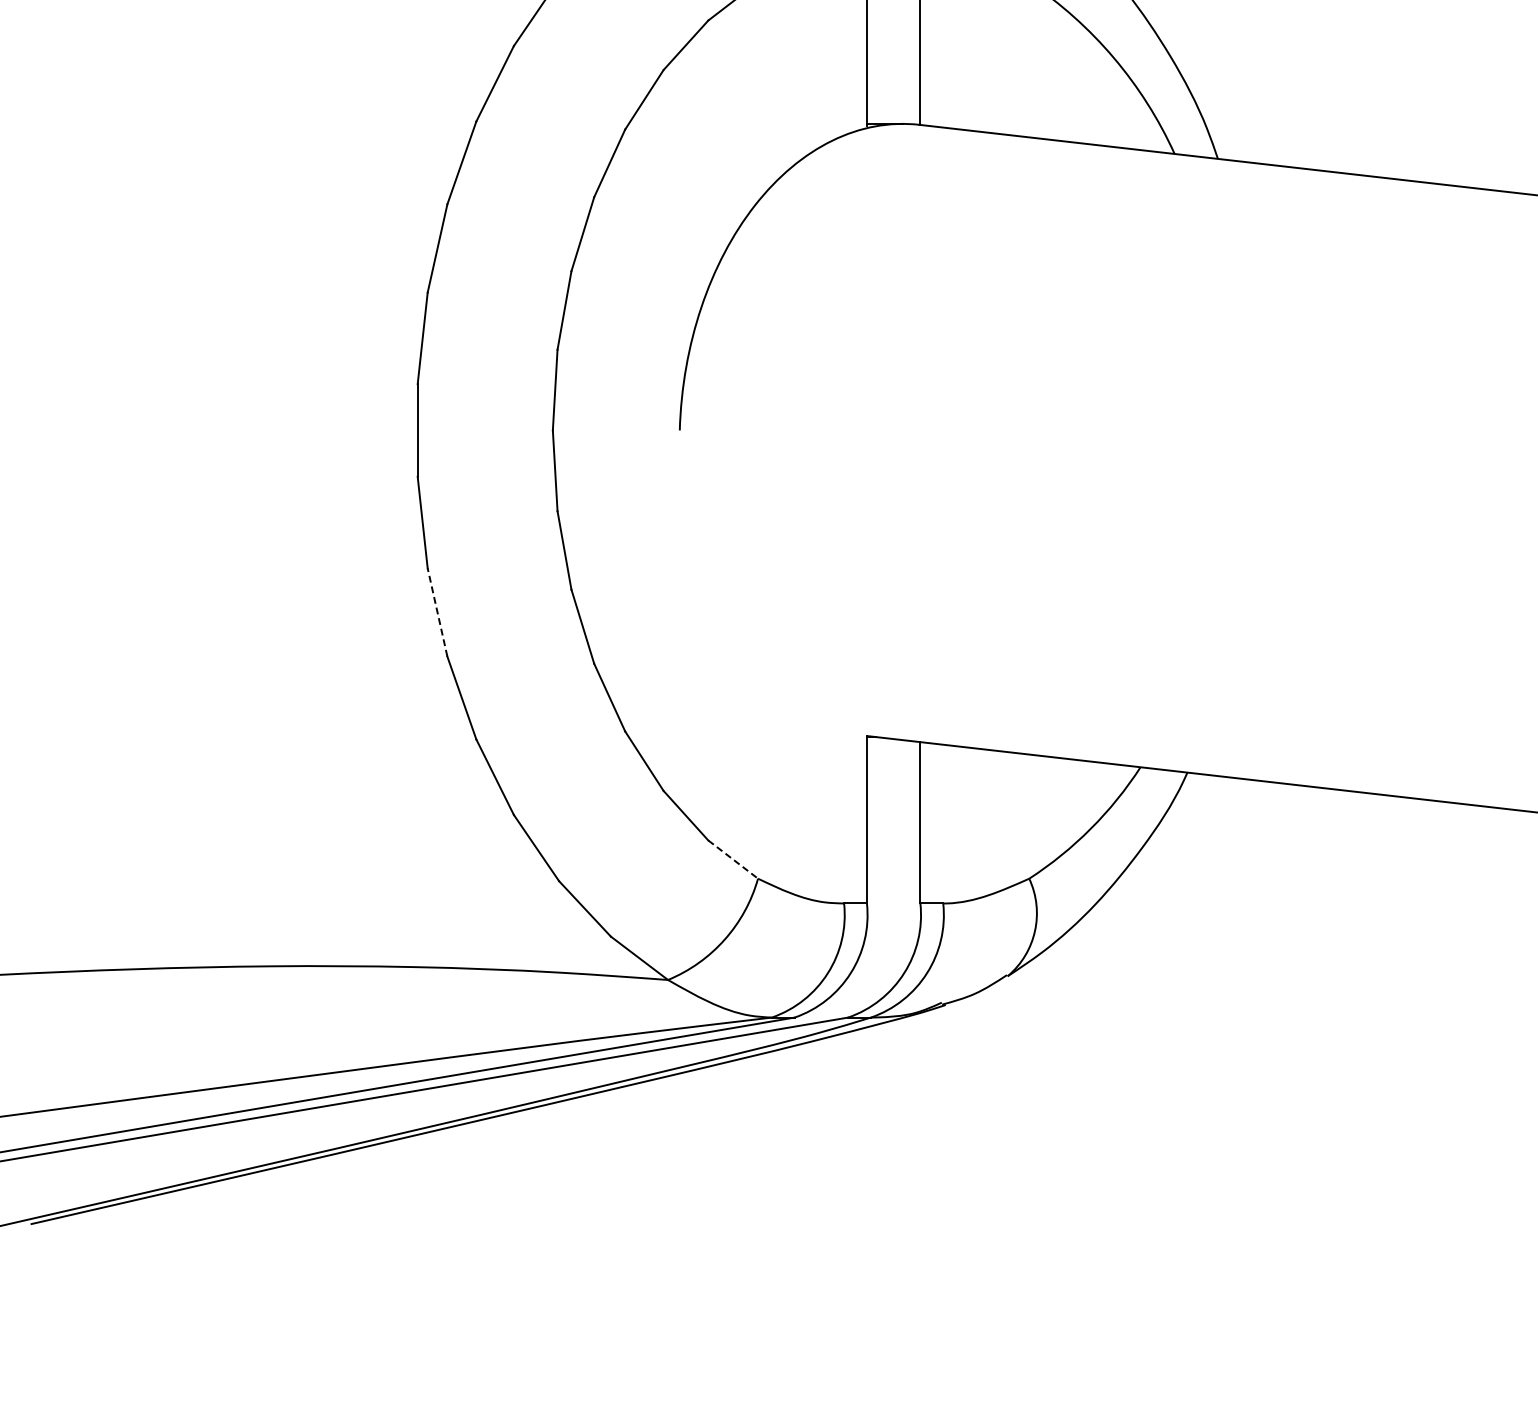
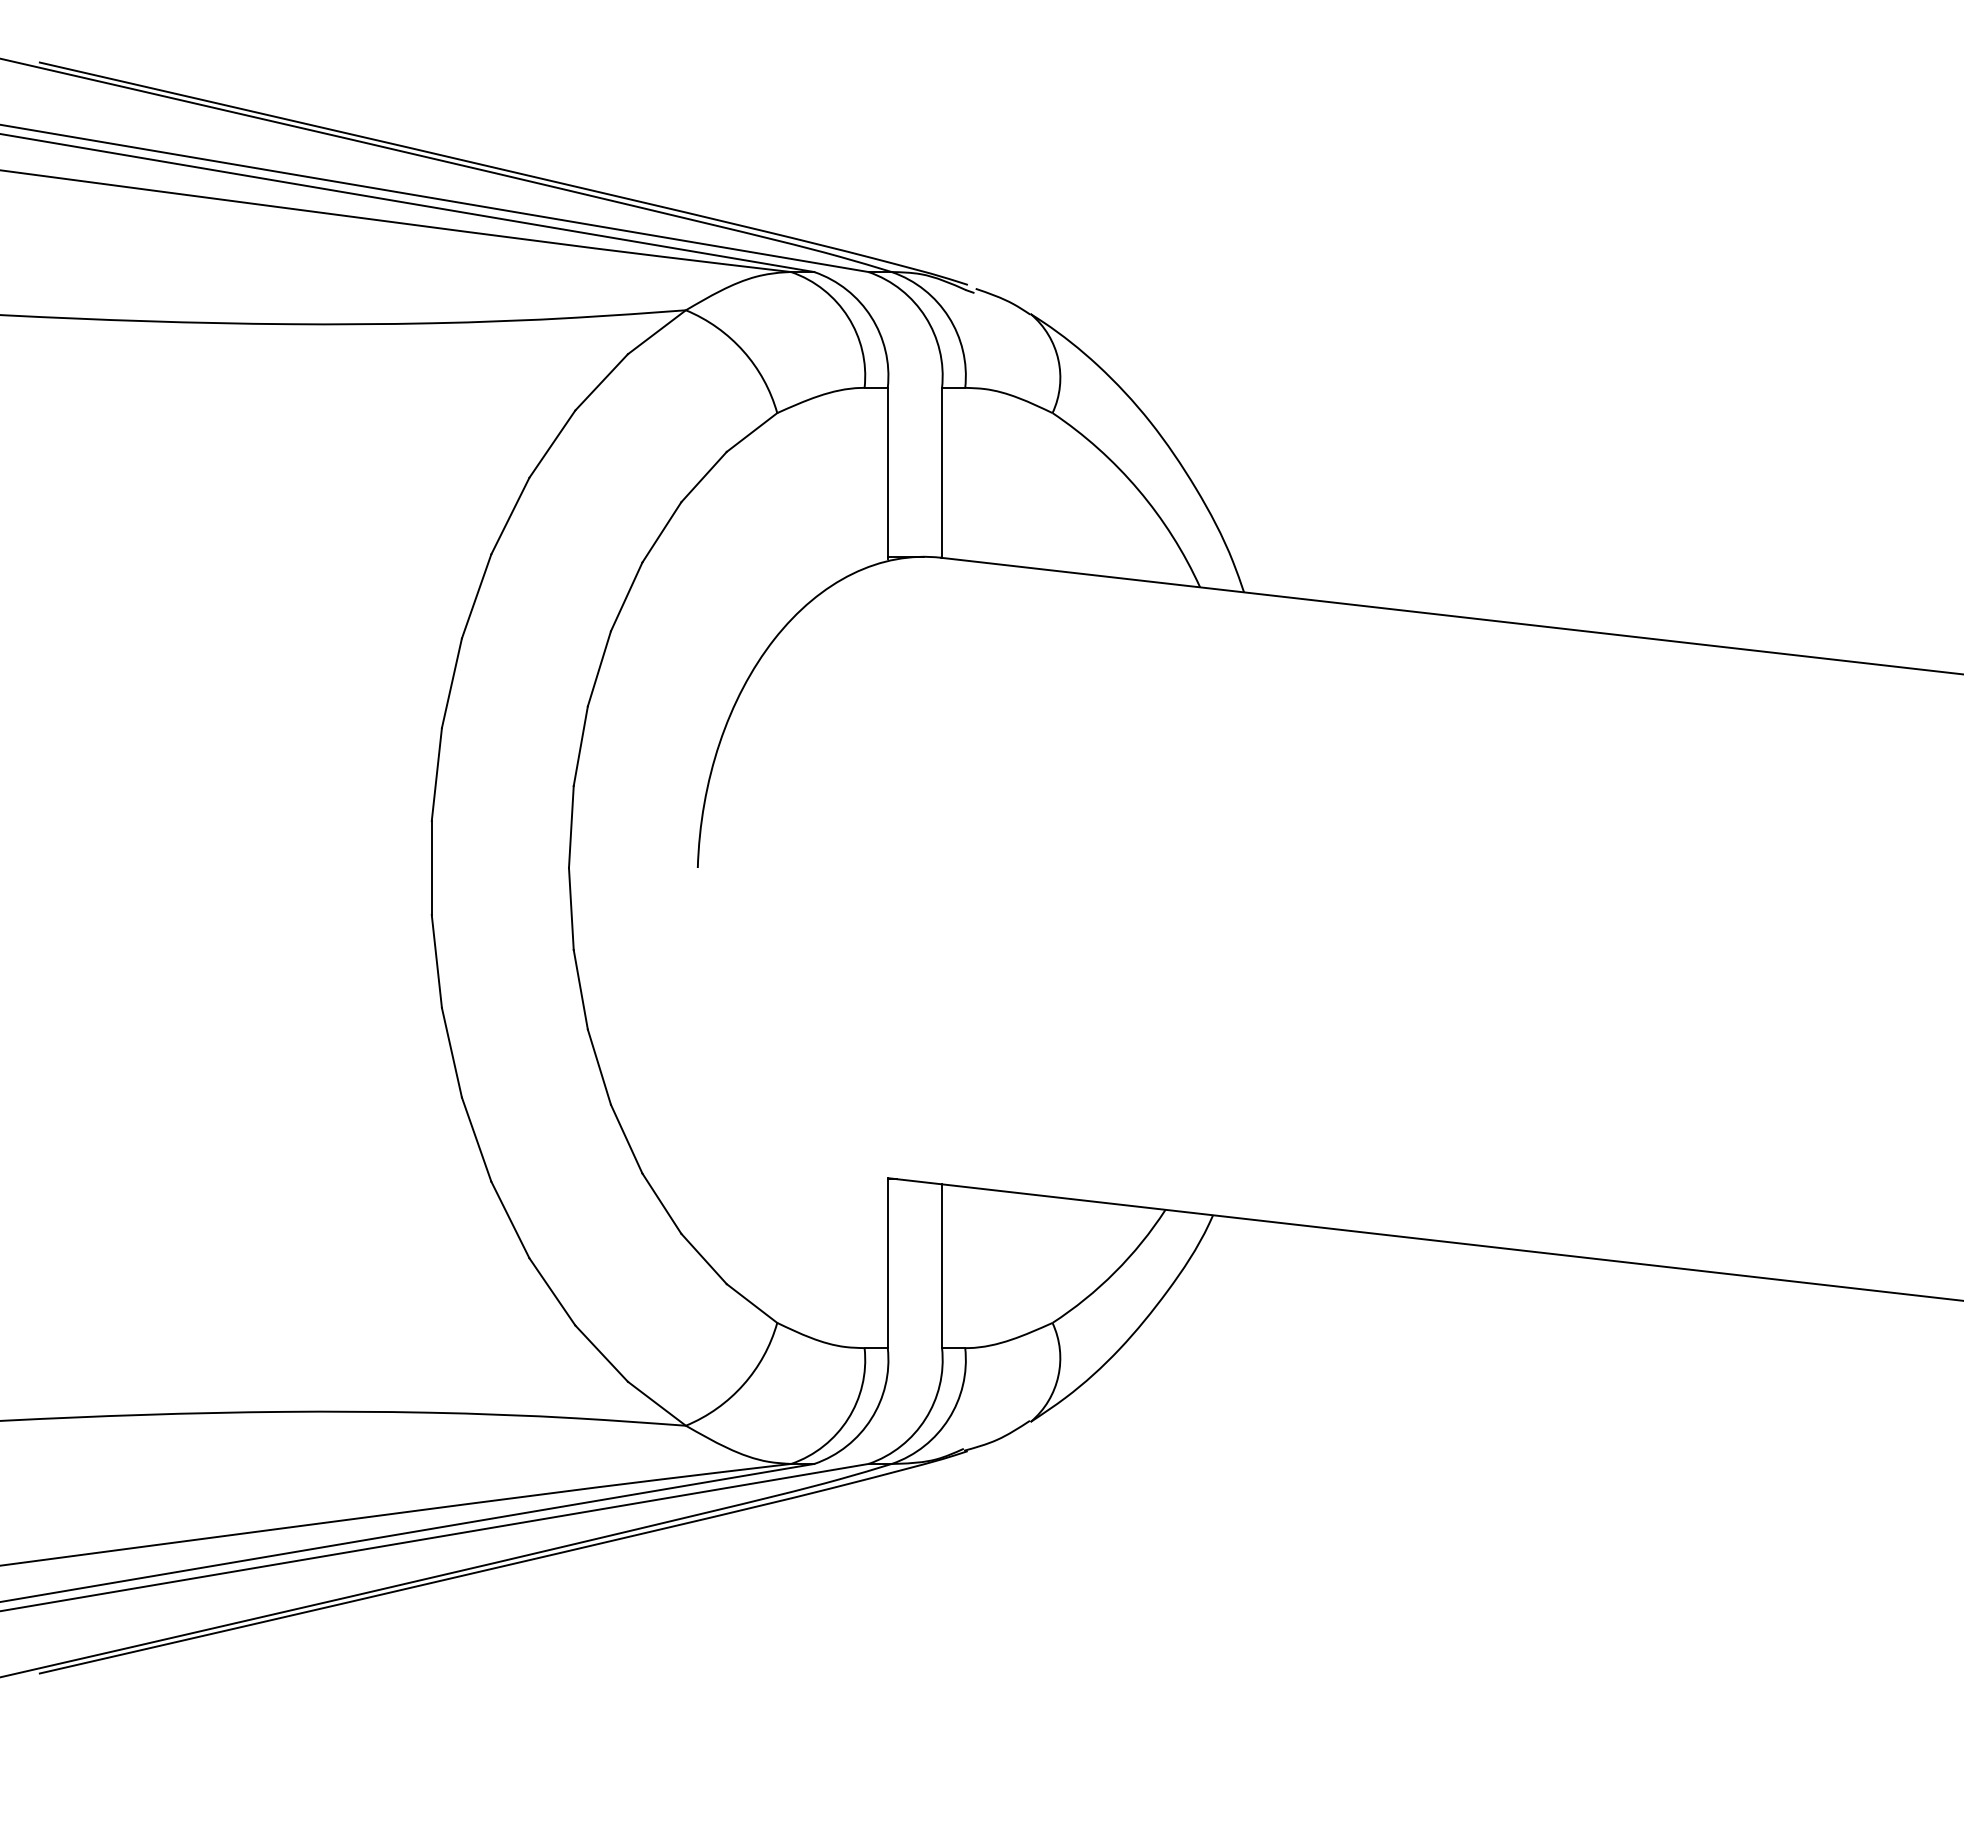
line: (437, 612) -> (451, 1052), dashed -> solid
line: (733, 859) -> (752, 1303), dashed -> solid

